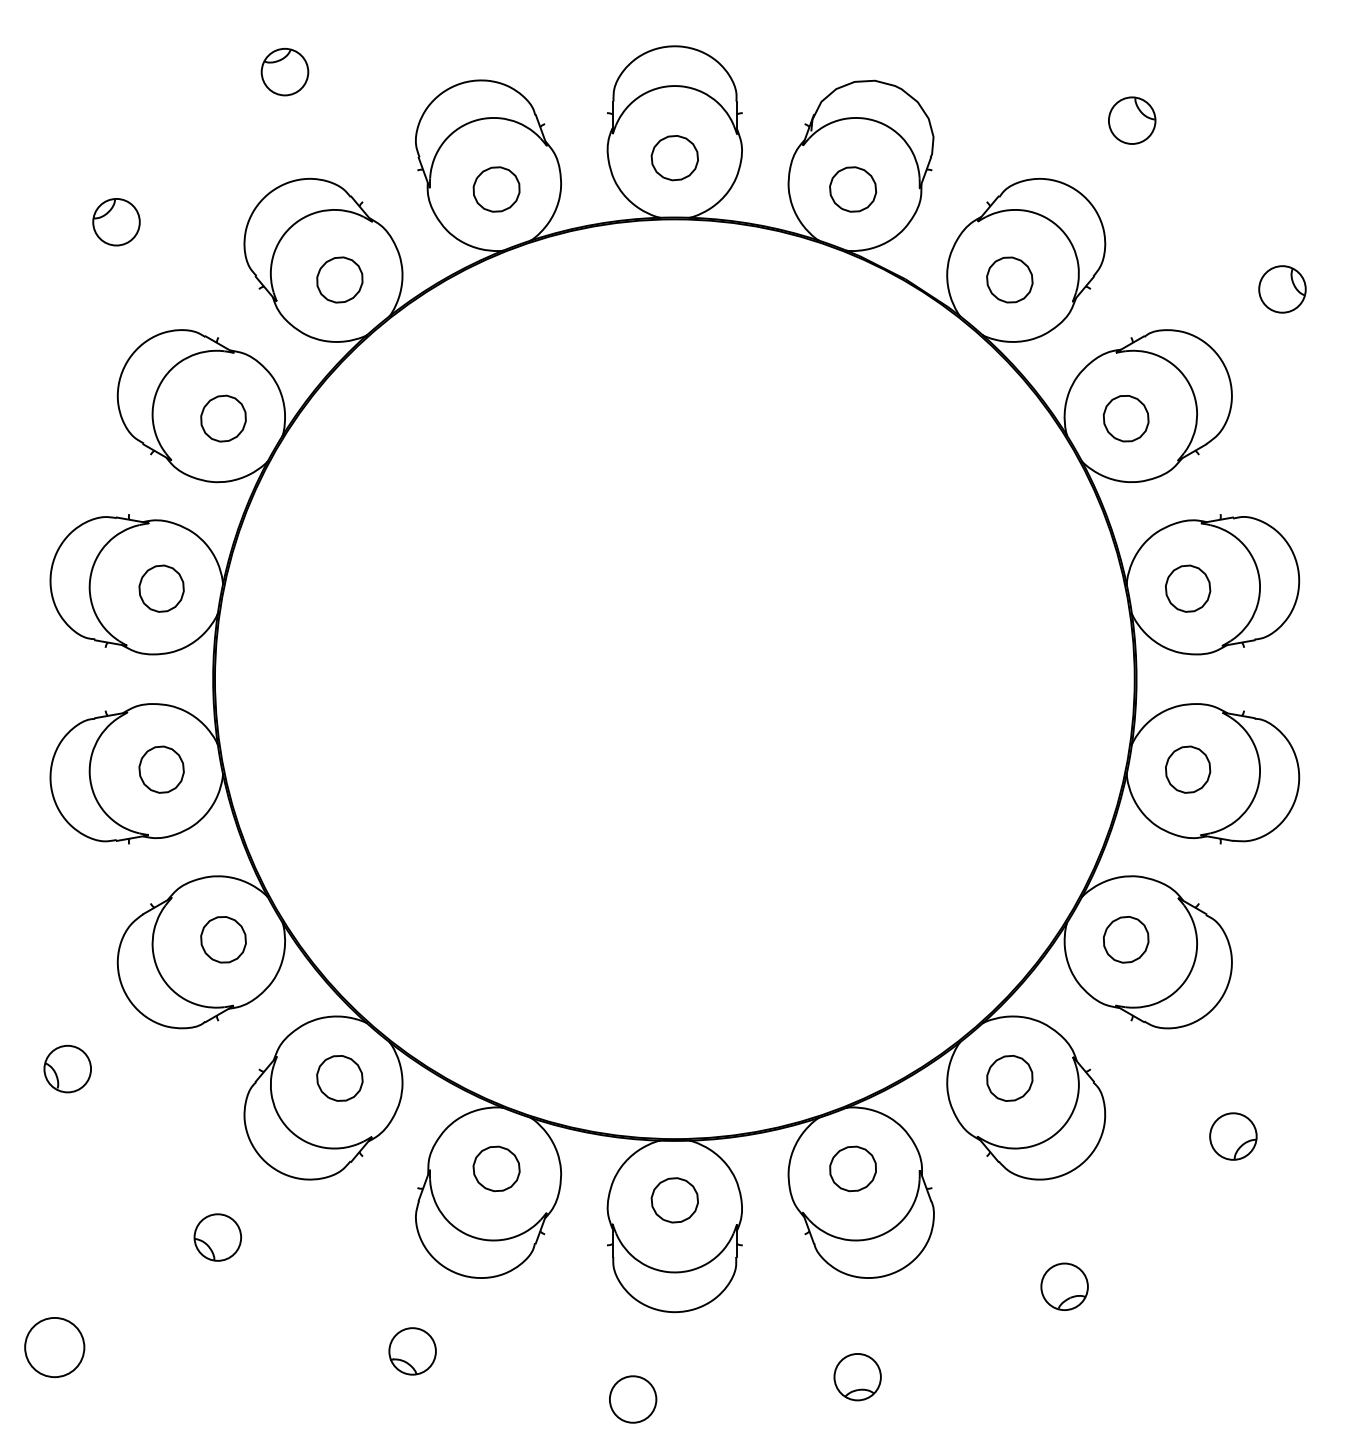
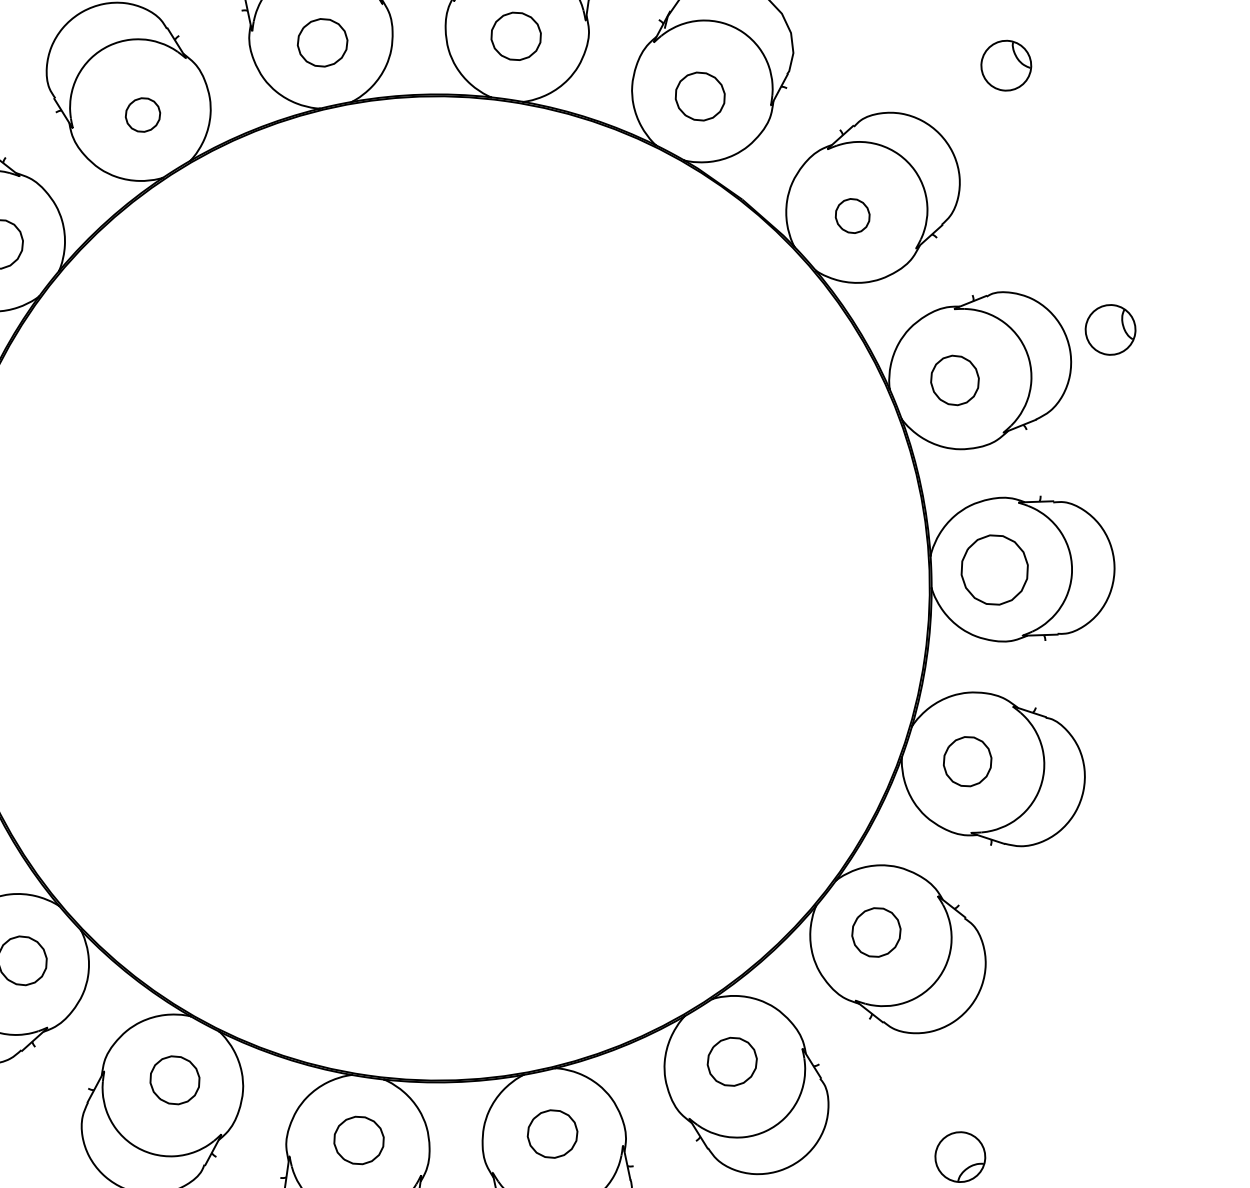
part: (339, 279) -> (142, 114), size x0.7
part: (1009, 279) -> (852, 215), size x0.7
part: (1282, 289) -> (1110, 330), moved
part: (1188, 588) -> (995, 569), size x1.4

